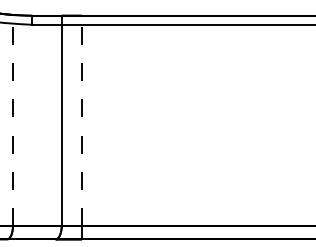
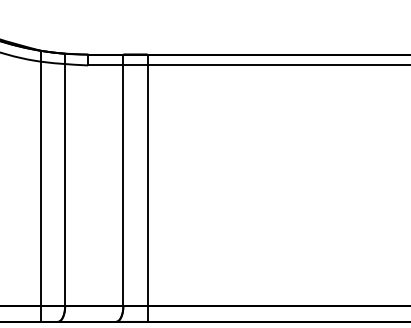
line: (13, 120) -> (65, 179), dashed -> solid
line: (81, 121) -> (147, 180), dashed -> solid

